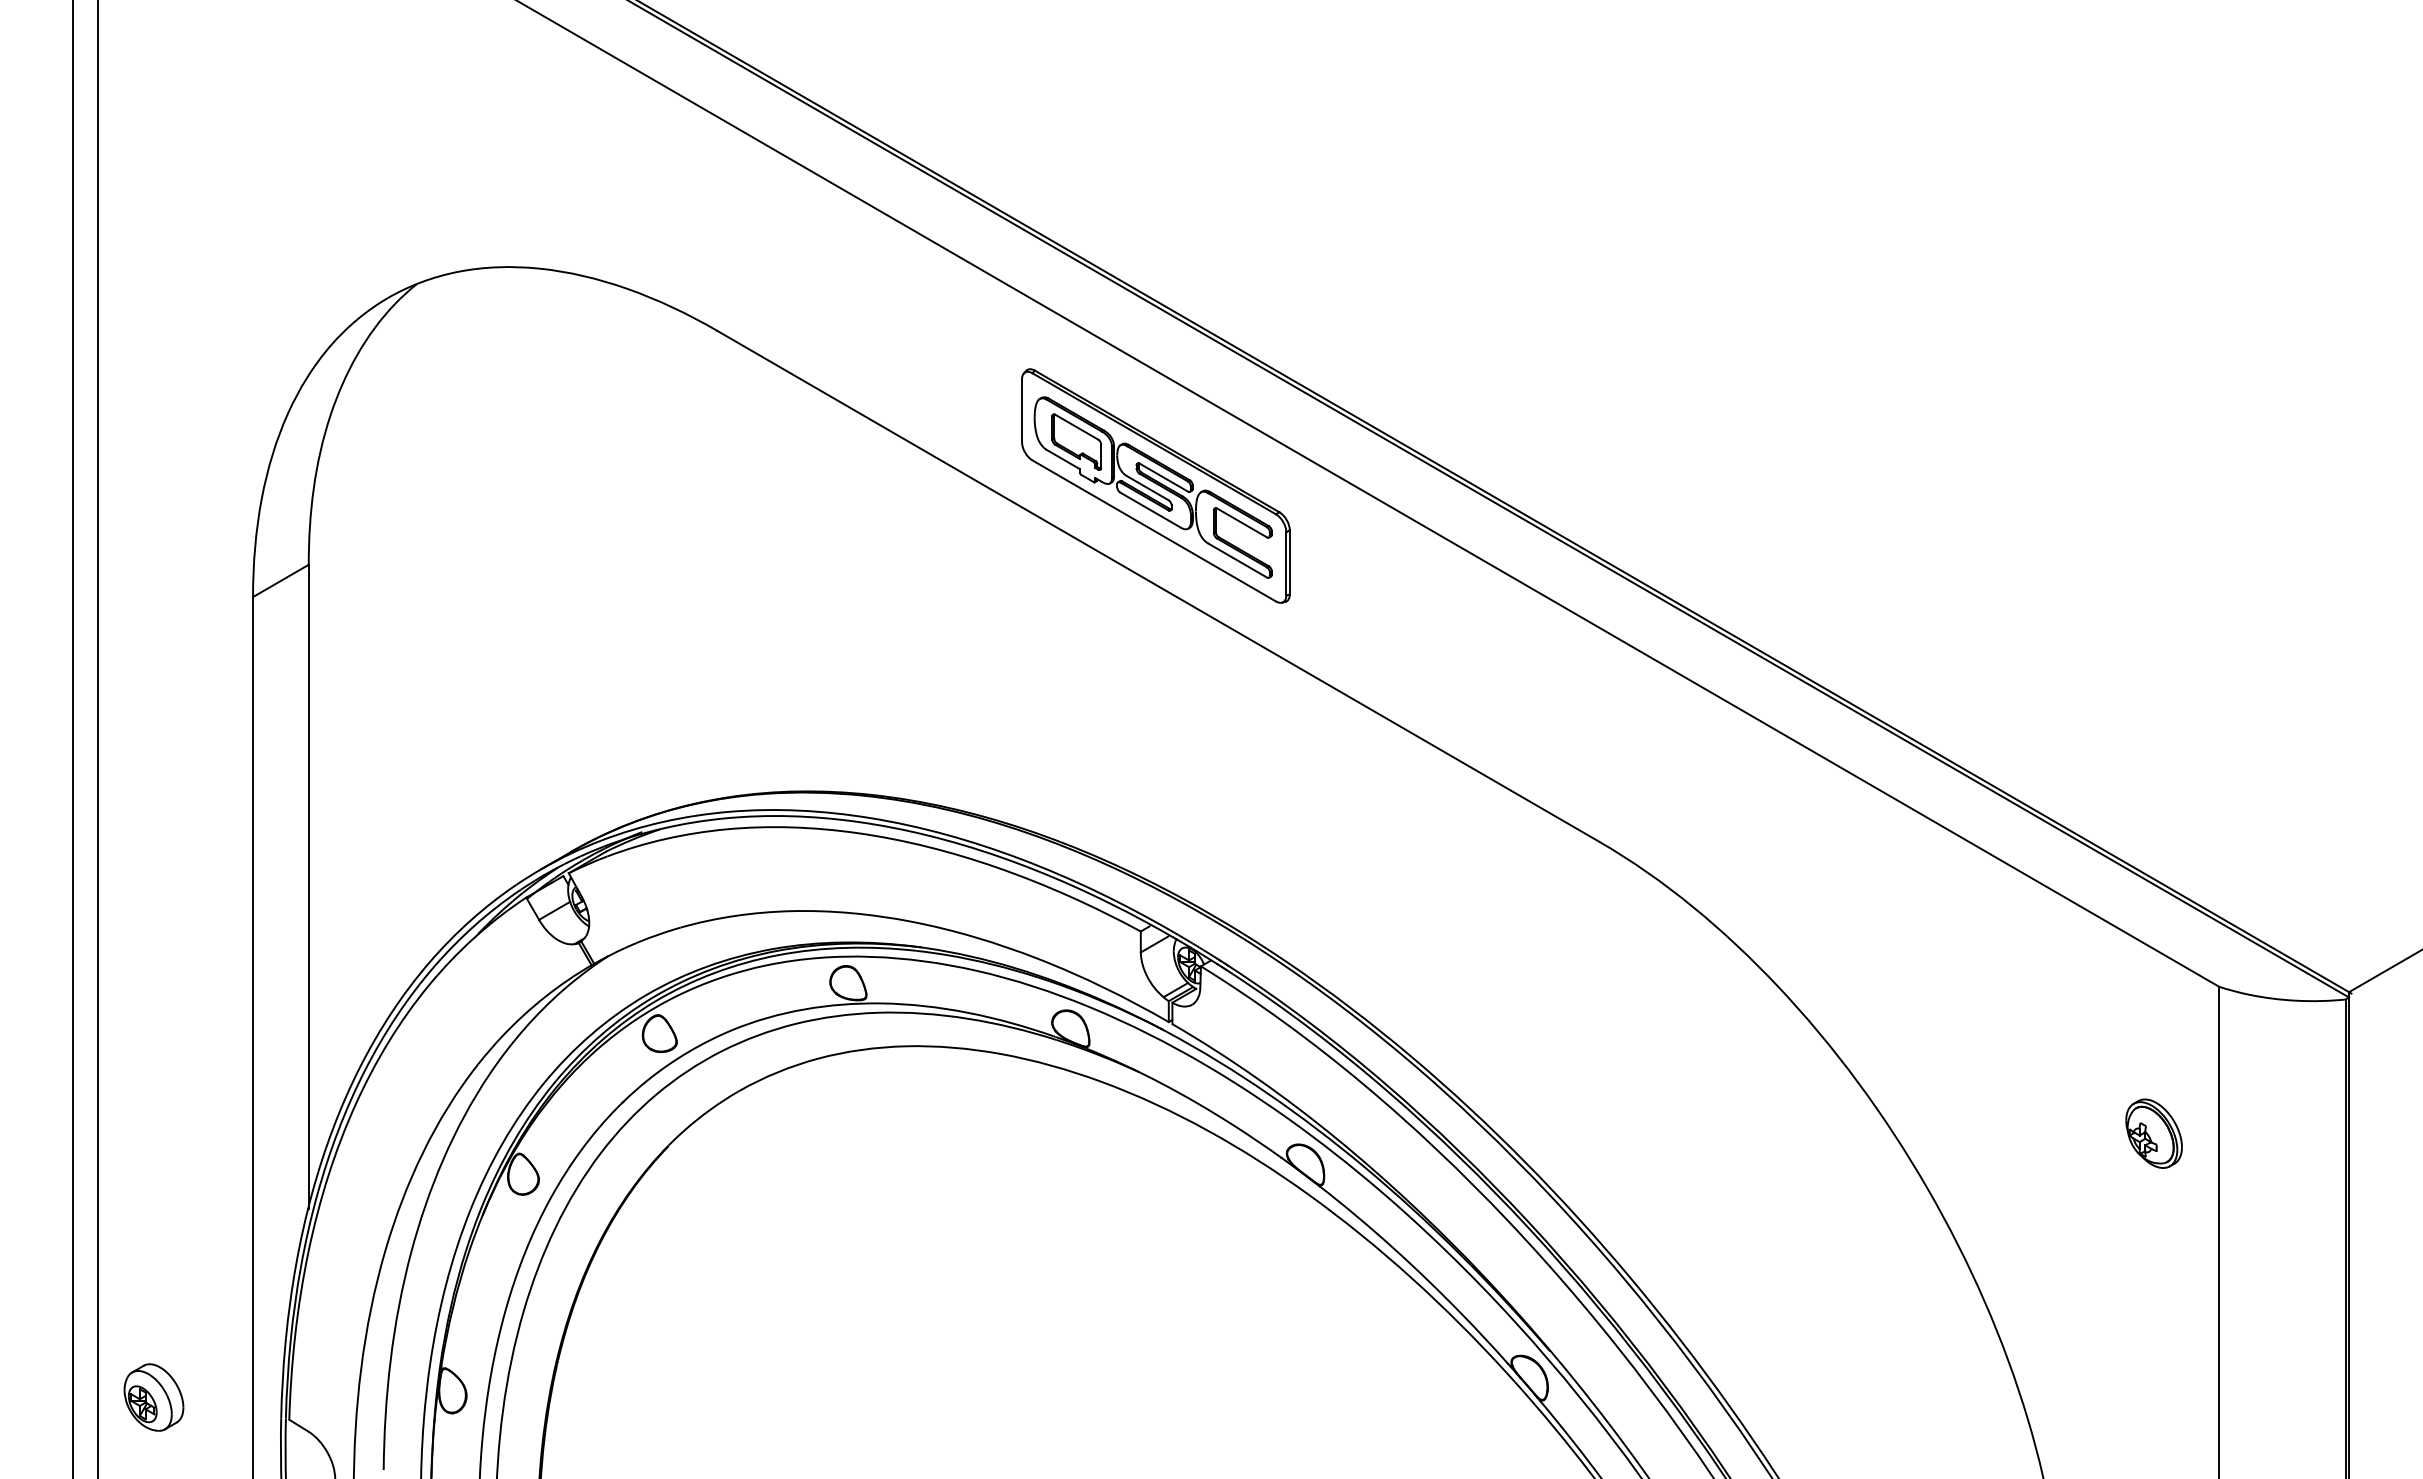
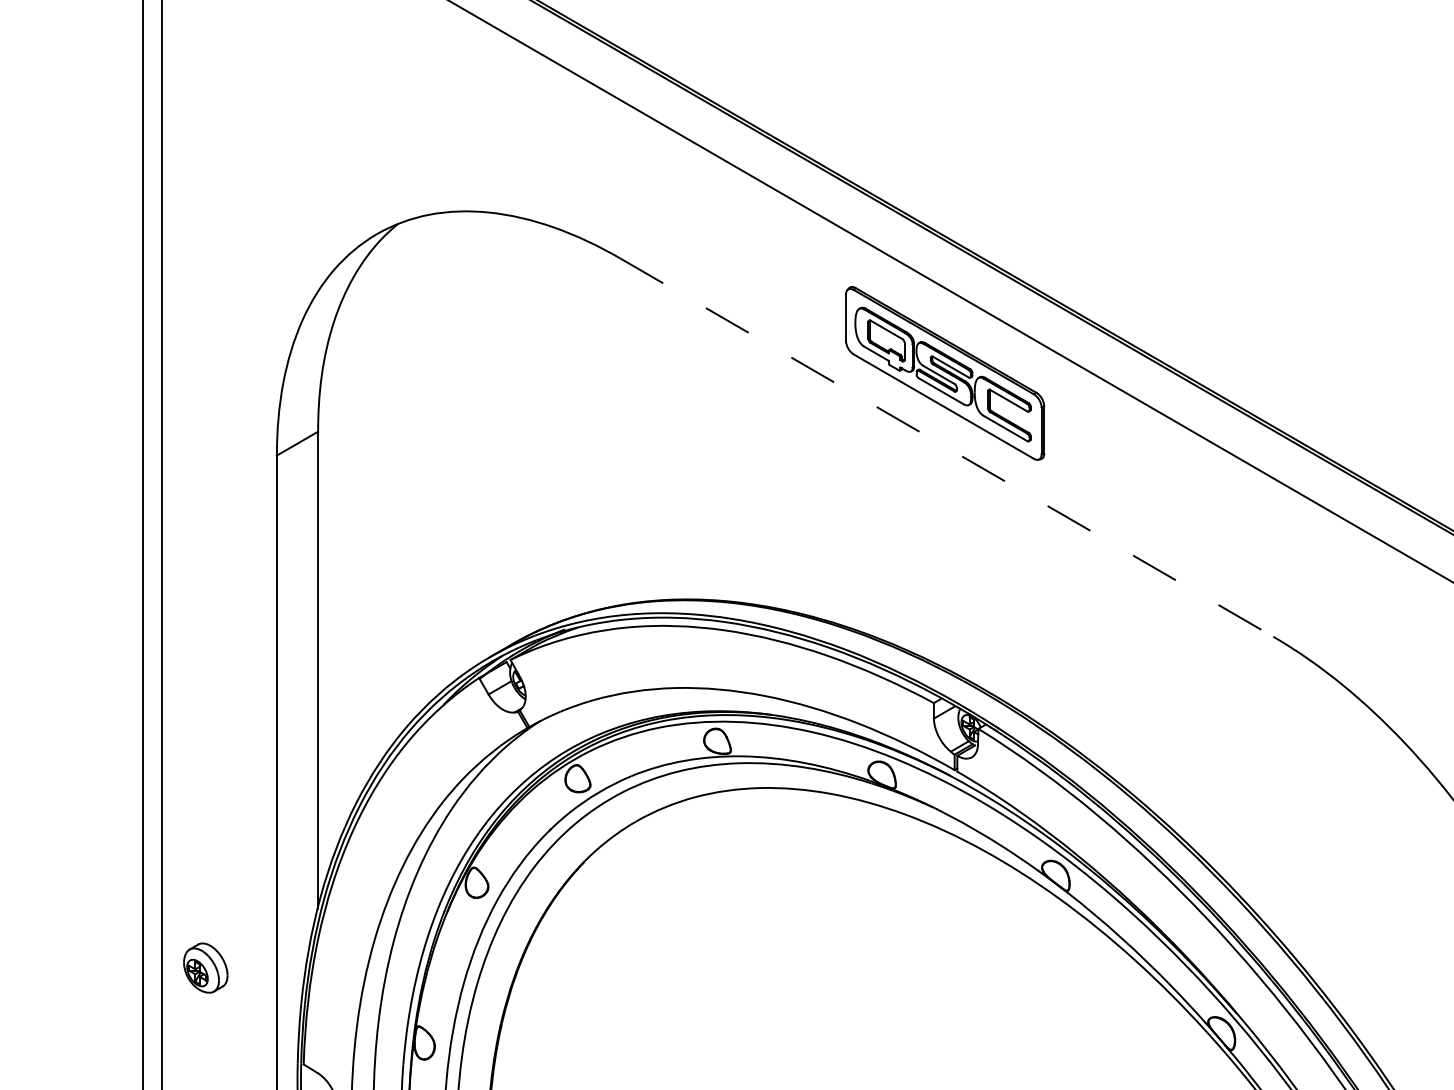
line: (1158, 586) -> (947, 447), solid -> dashed
part: (153, 1397) -> (205, 968), moved

